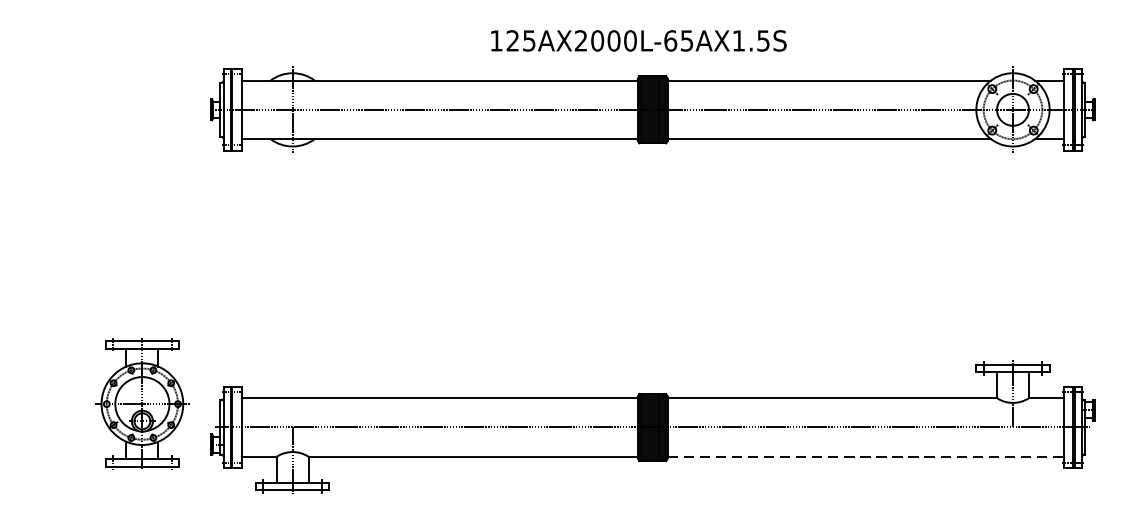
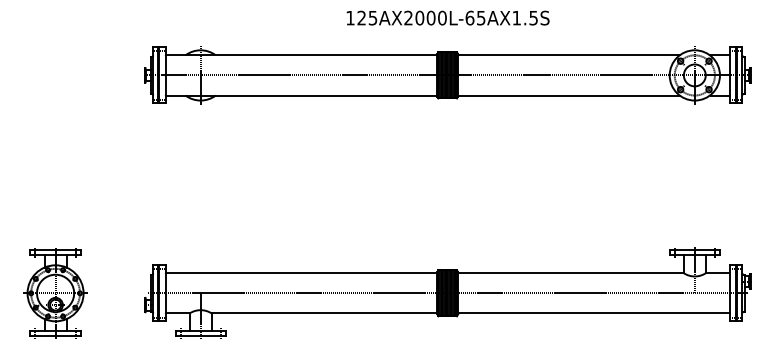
text: (637, 39) -> (447, 17), moved
part: (142, 404) -> (55, 293), moved
line: (865, 456) -> (593, 313), dashed -> solid

